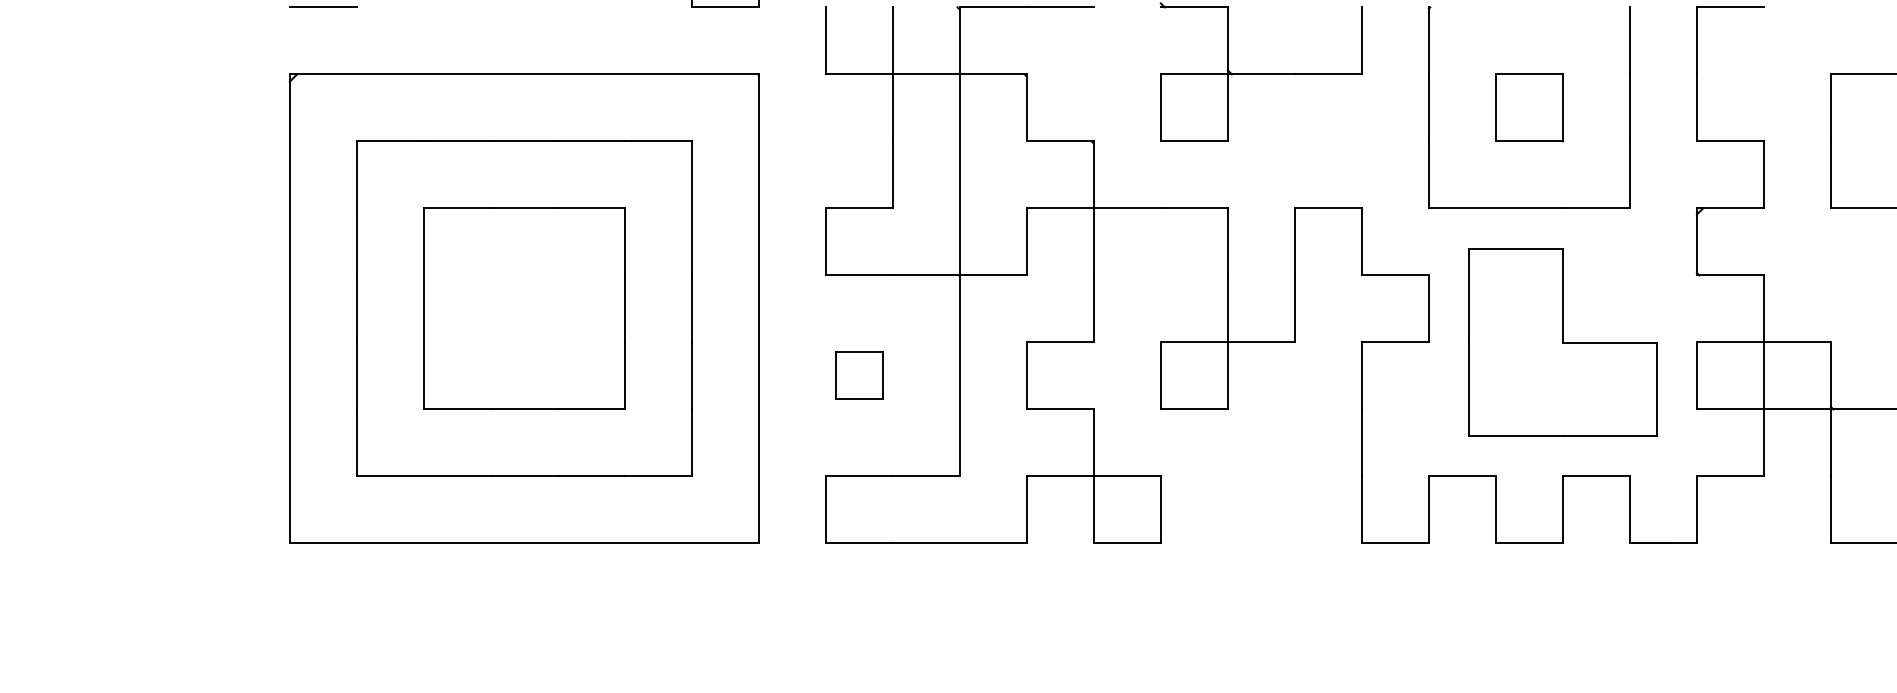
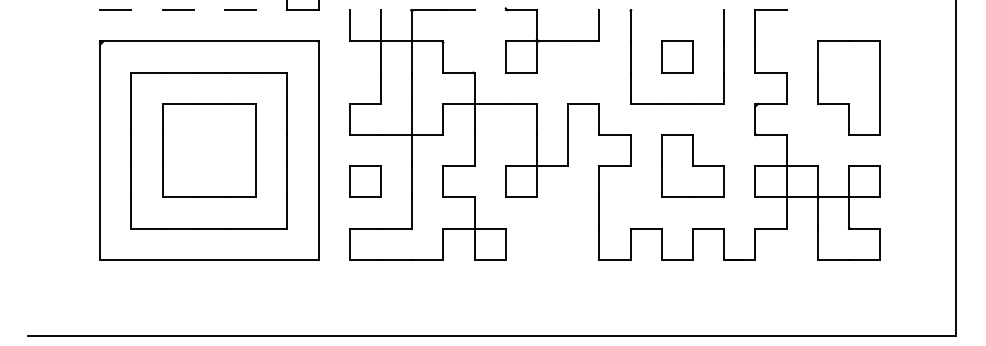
line: (455, 7) -> (177, 10), added
line: (591, 7) -> (240, 10), added
part: (1561, 340) -> (692, 165), size x0.71
part: (859, 375) -> (365, 181), size x1.43

